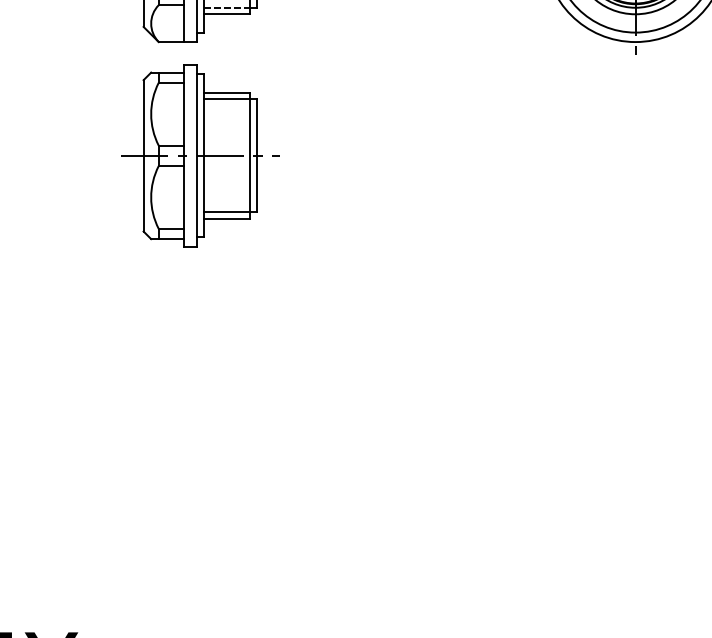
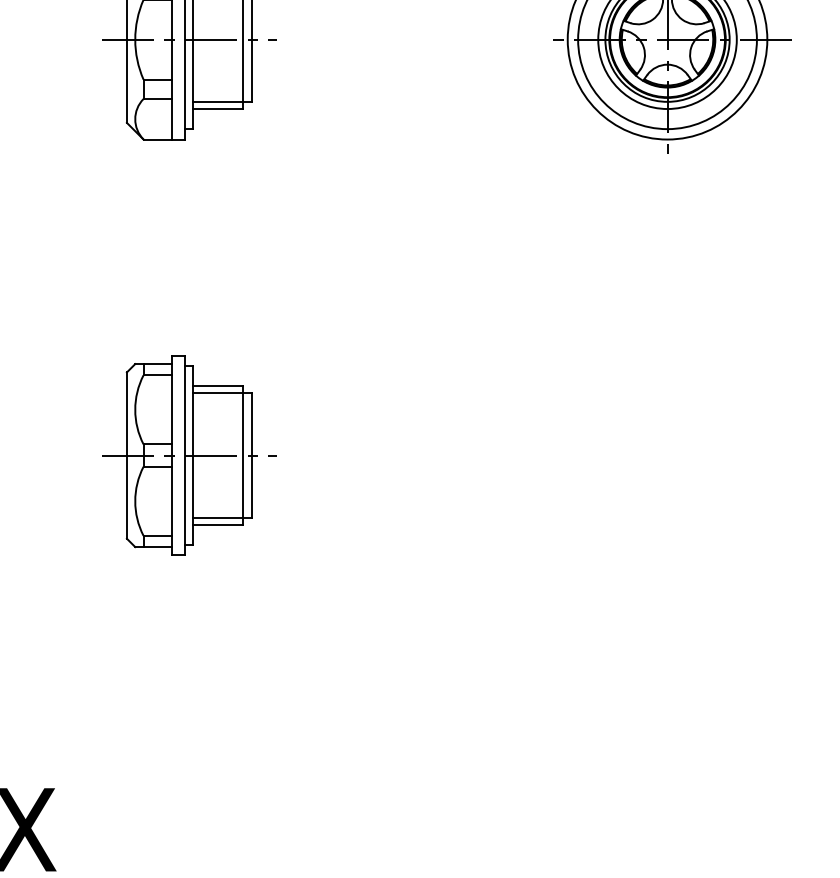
line: (226, 7) -> (218, 101), dashed -> solid
part: (200, 155) -> (189, 455), moved

